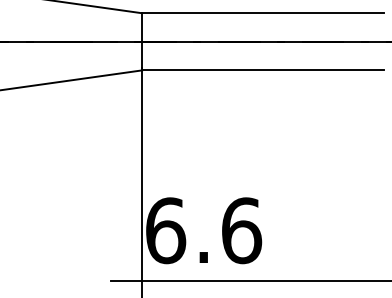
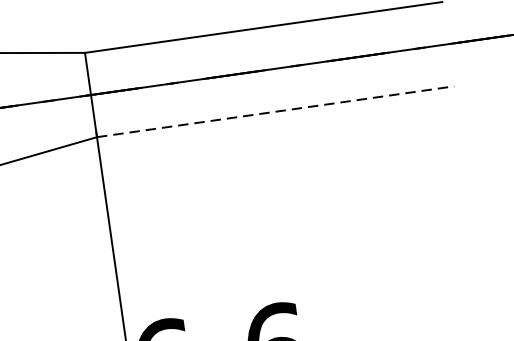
line: (263, 70) -> (276, 111), solid -> dashed

